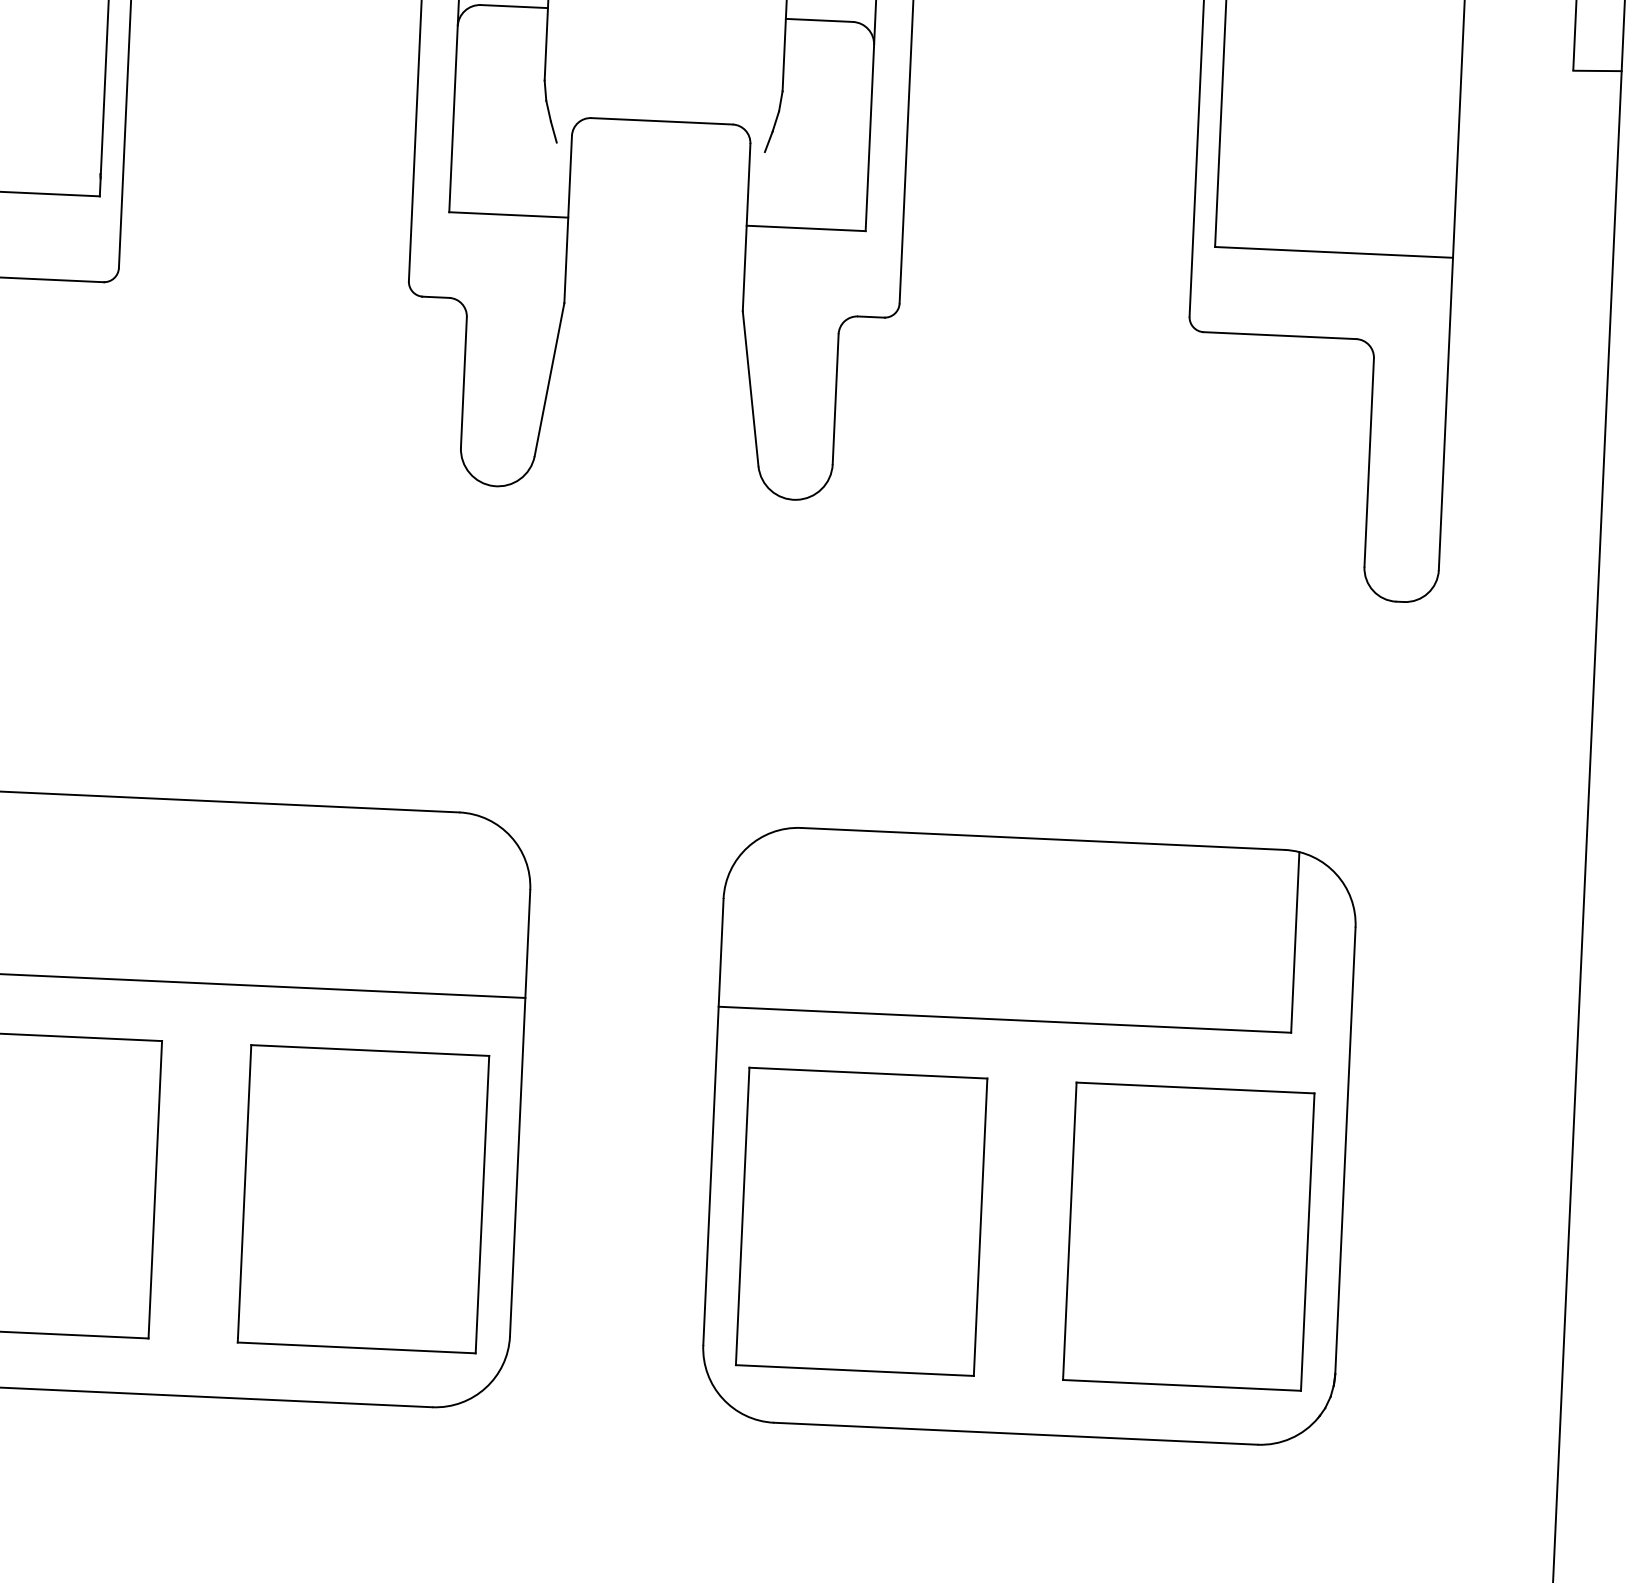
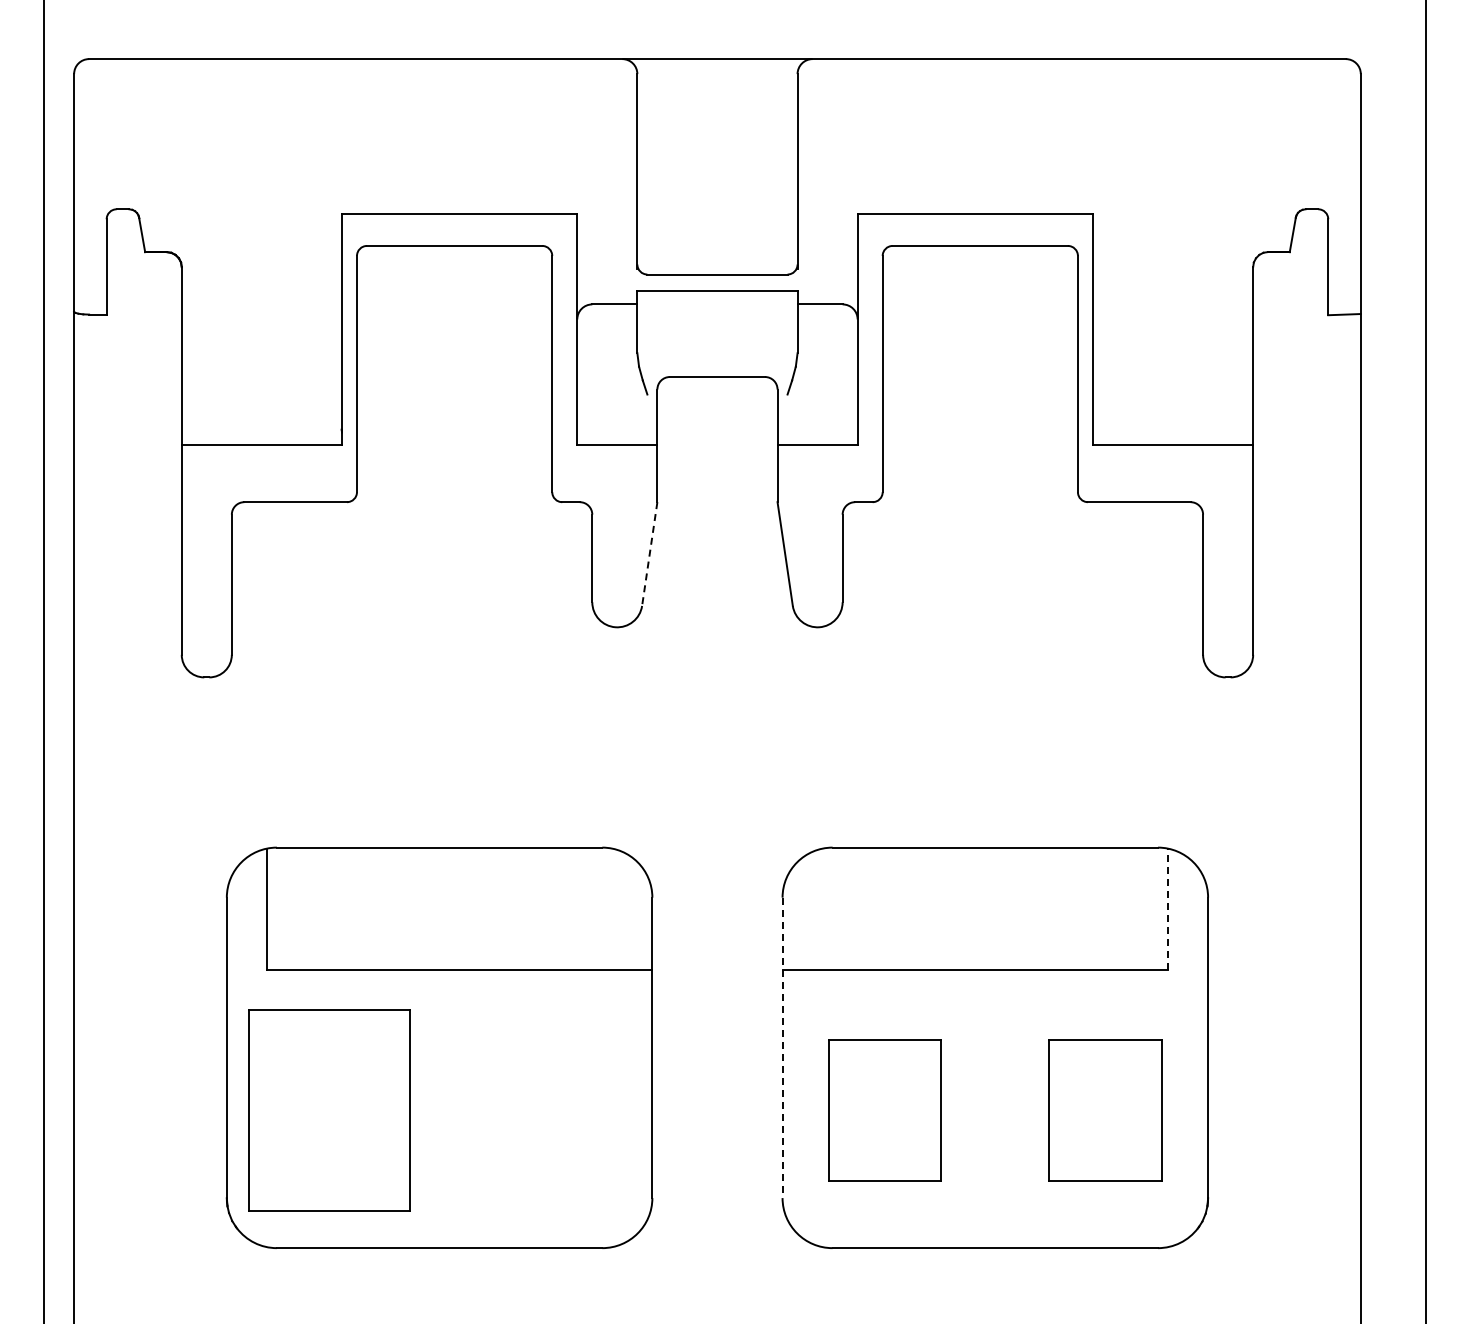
line: (549, 380) -> (649, 554), solid -> dashed
line: (1295, 942) -> (1168, 909), solid -> dashed
line: (713, 1122) -> (782, 1048), solid -> dashed
part: (363, 1199) -> (549, 1110), removed
part: (860, 1221) -> (884, 1110), size x0.7
part: (1188, 1236) -> (1105, 1110), size x0.7

